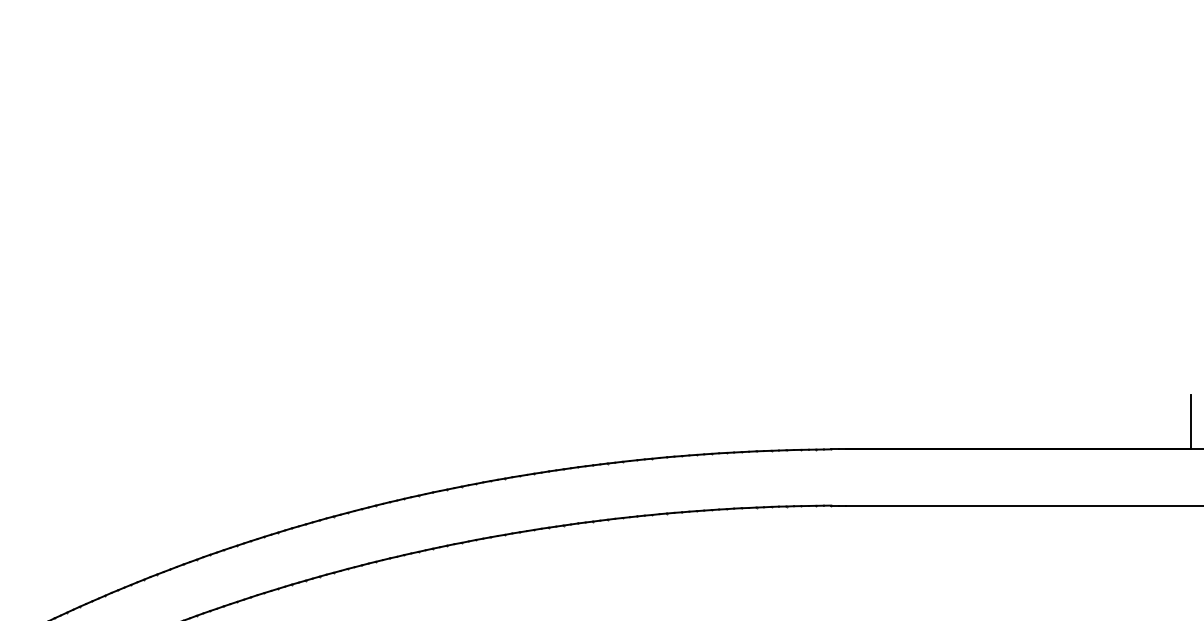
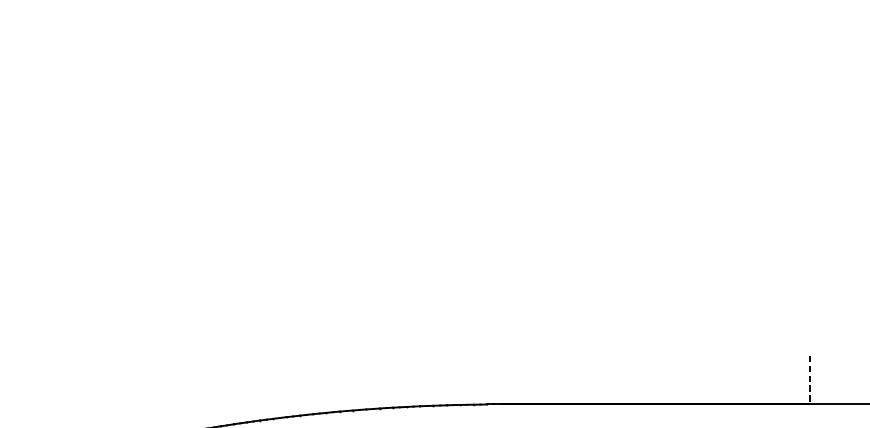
line: (1190, 422) -> (809, 380), solid -> dashed

